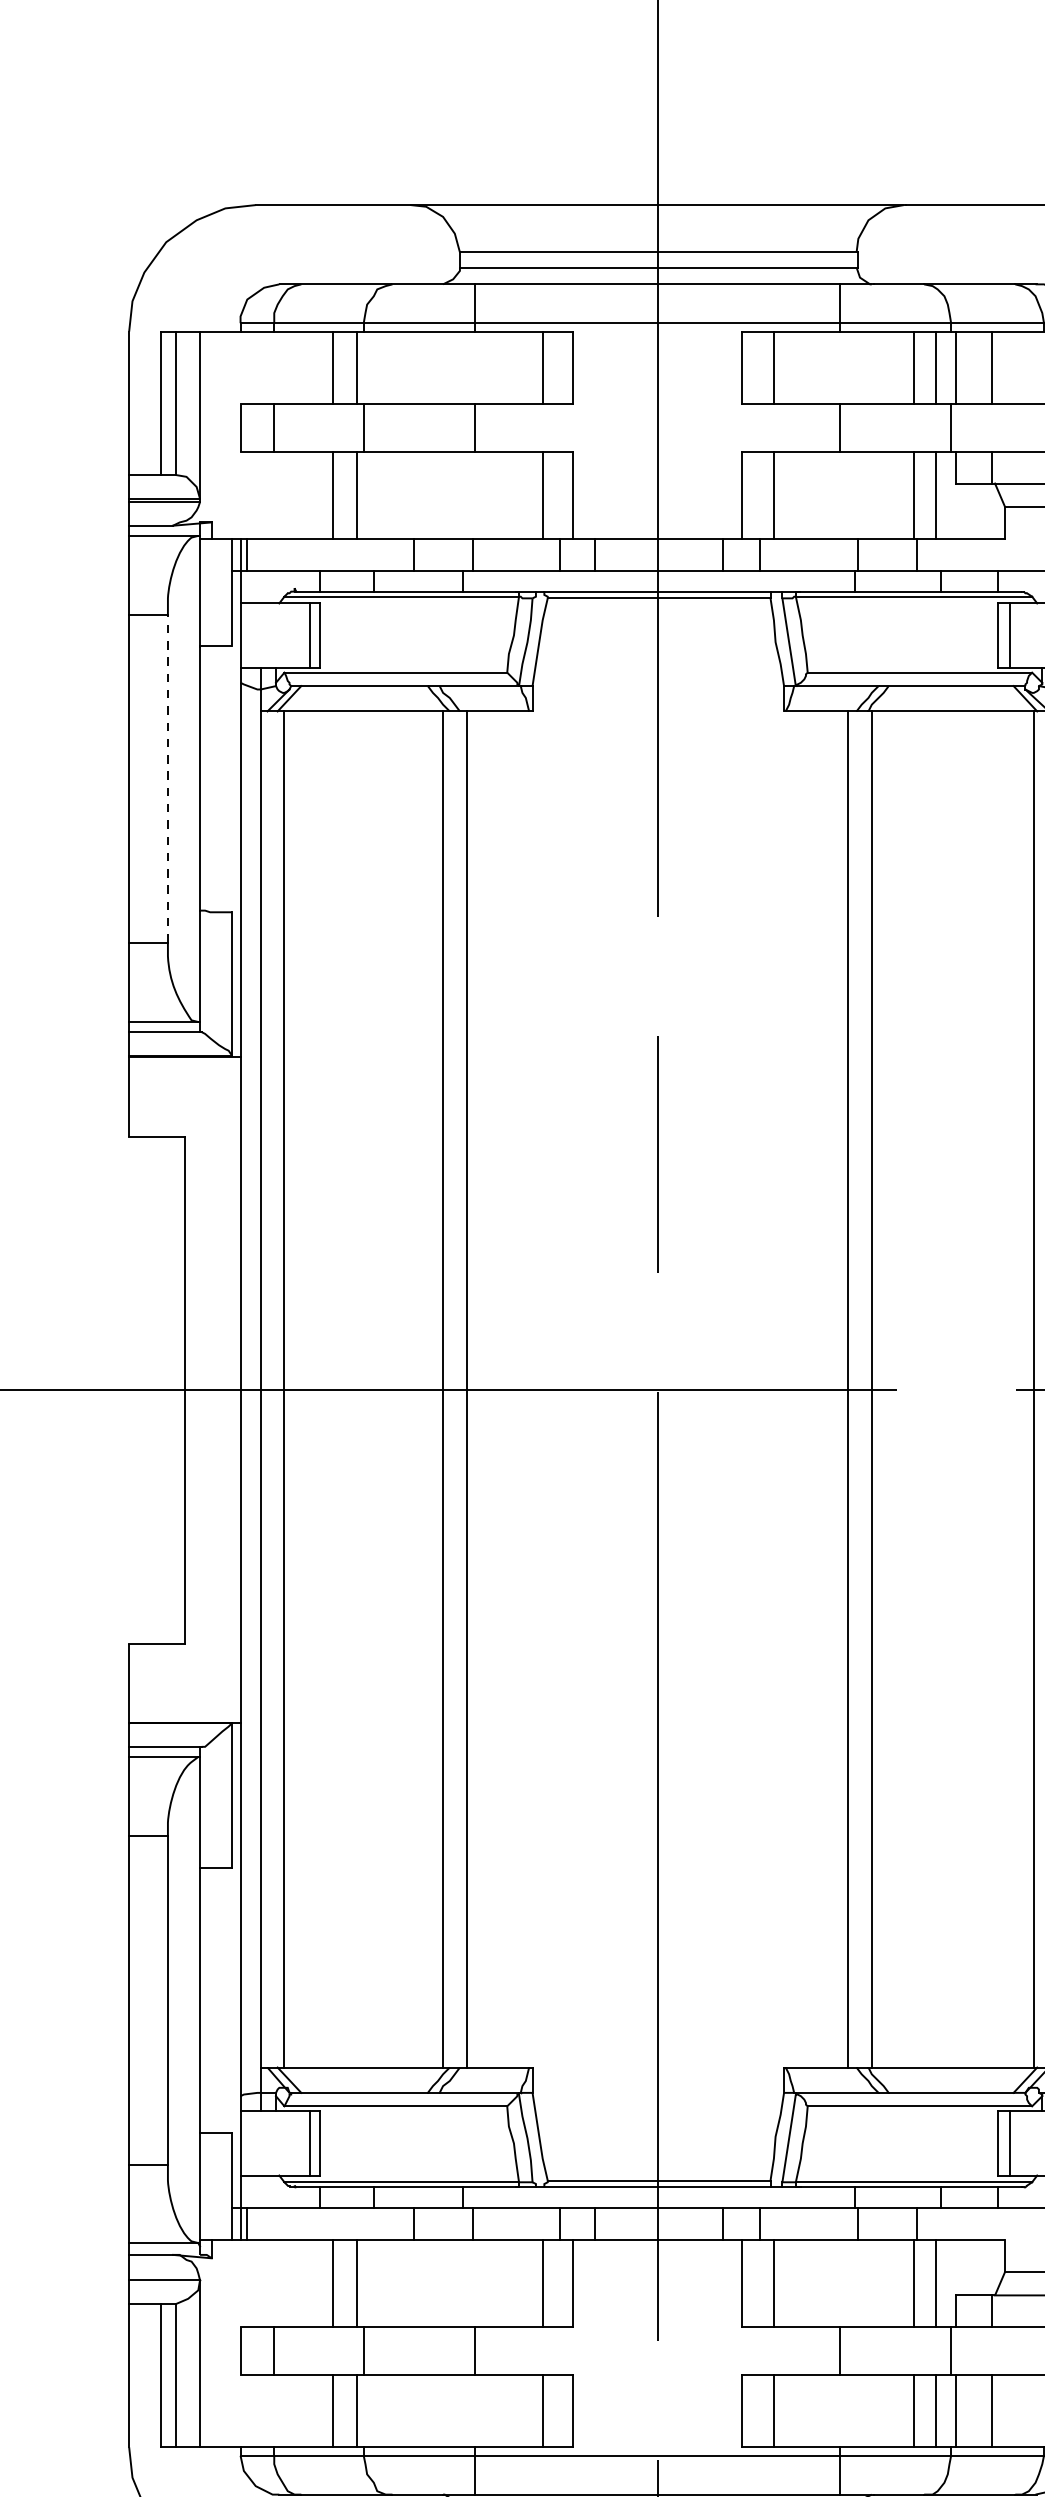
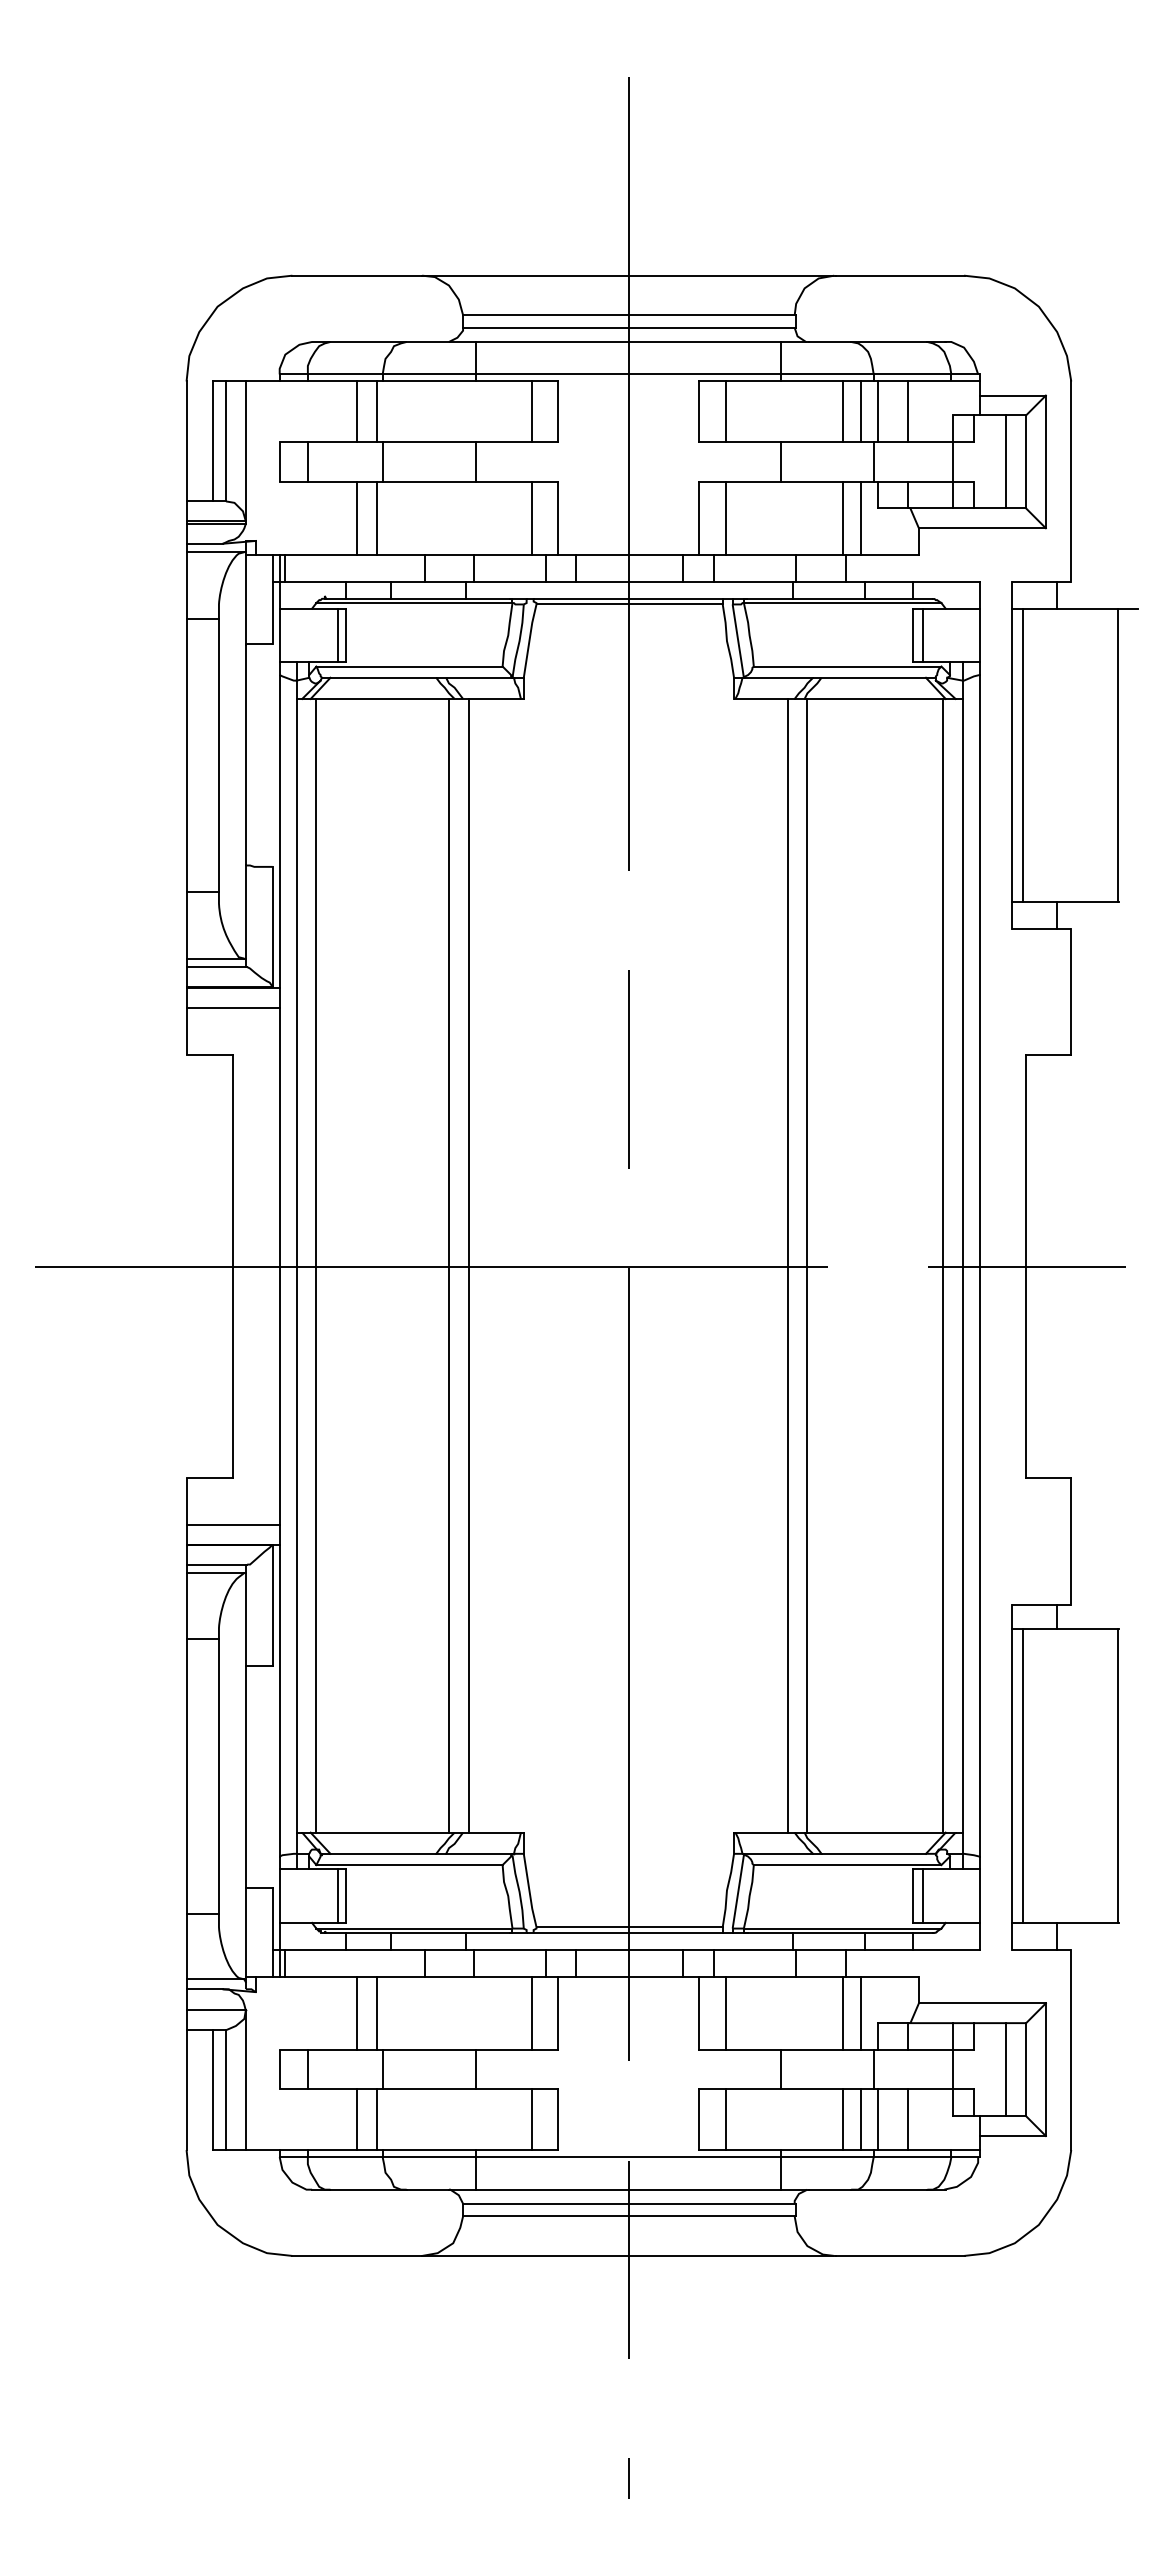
line: (167, 779) -> (218, 755), dashed -> solid
line: (184, 1081) -> (232, 1008), added
line: (184, 1700) -> (232, 1525), added

